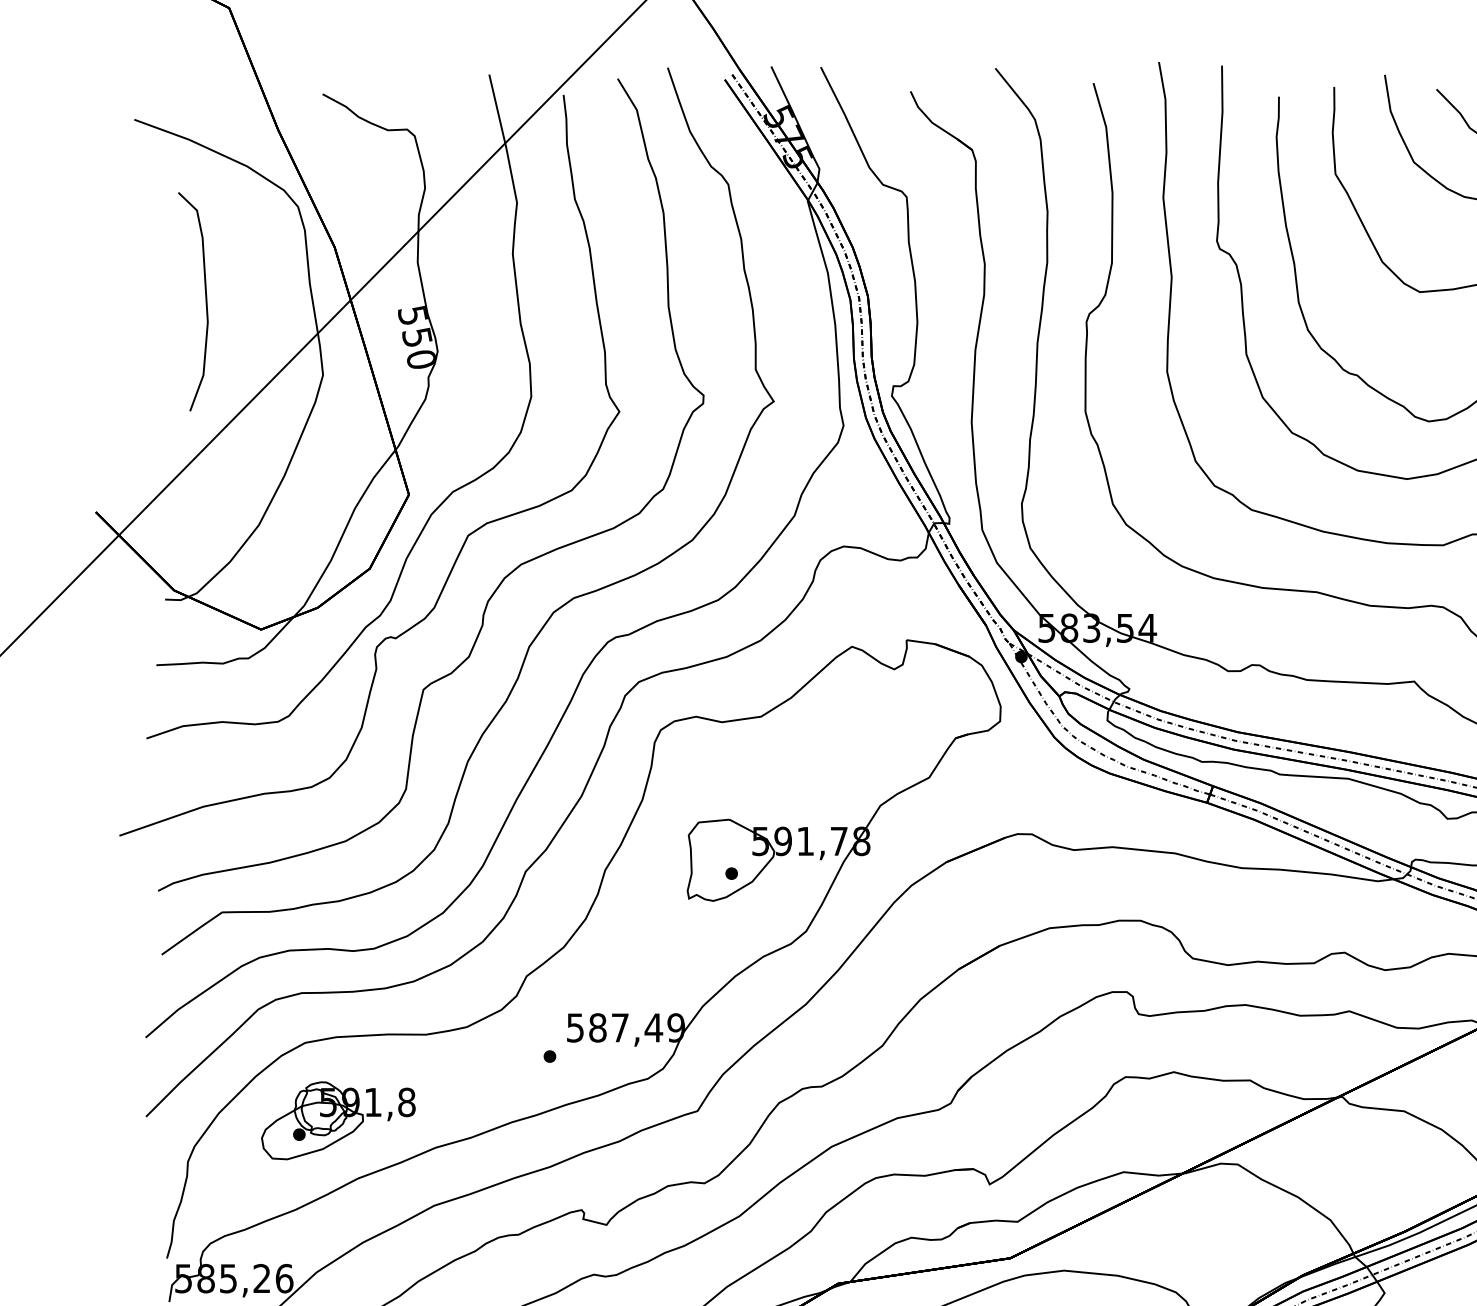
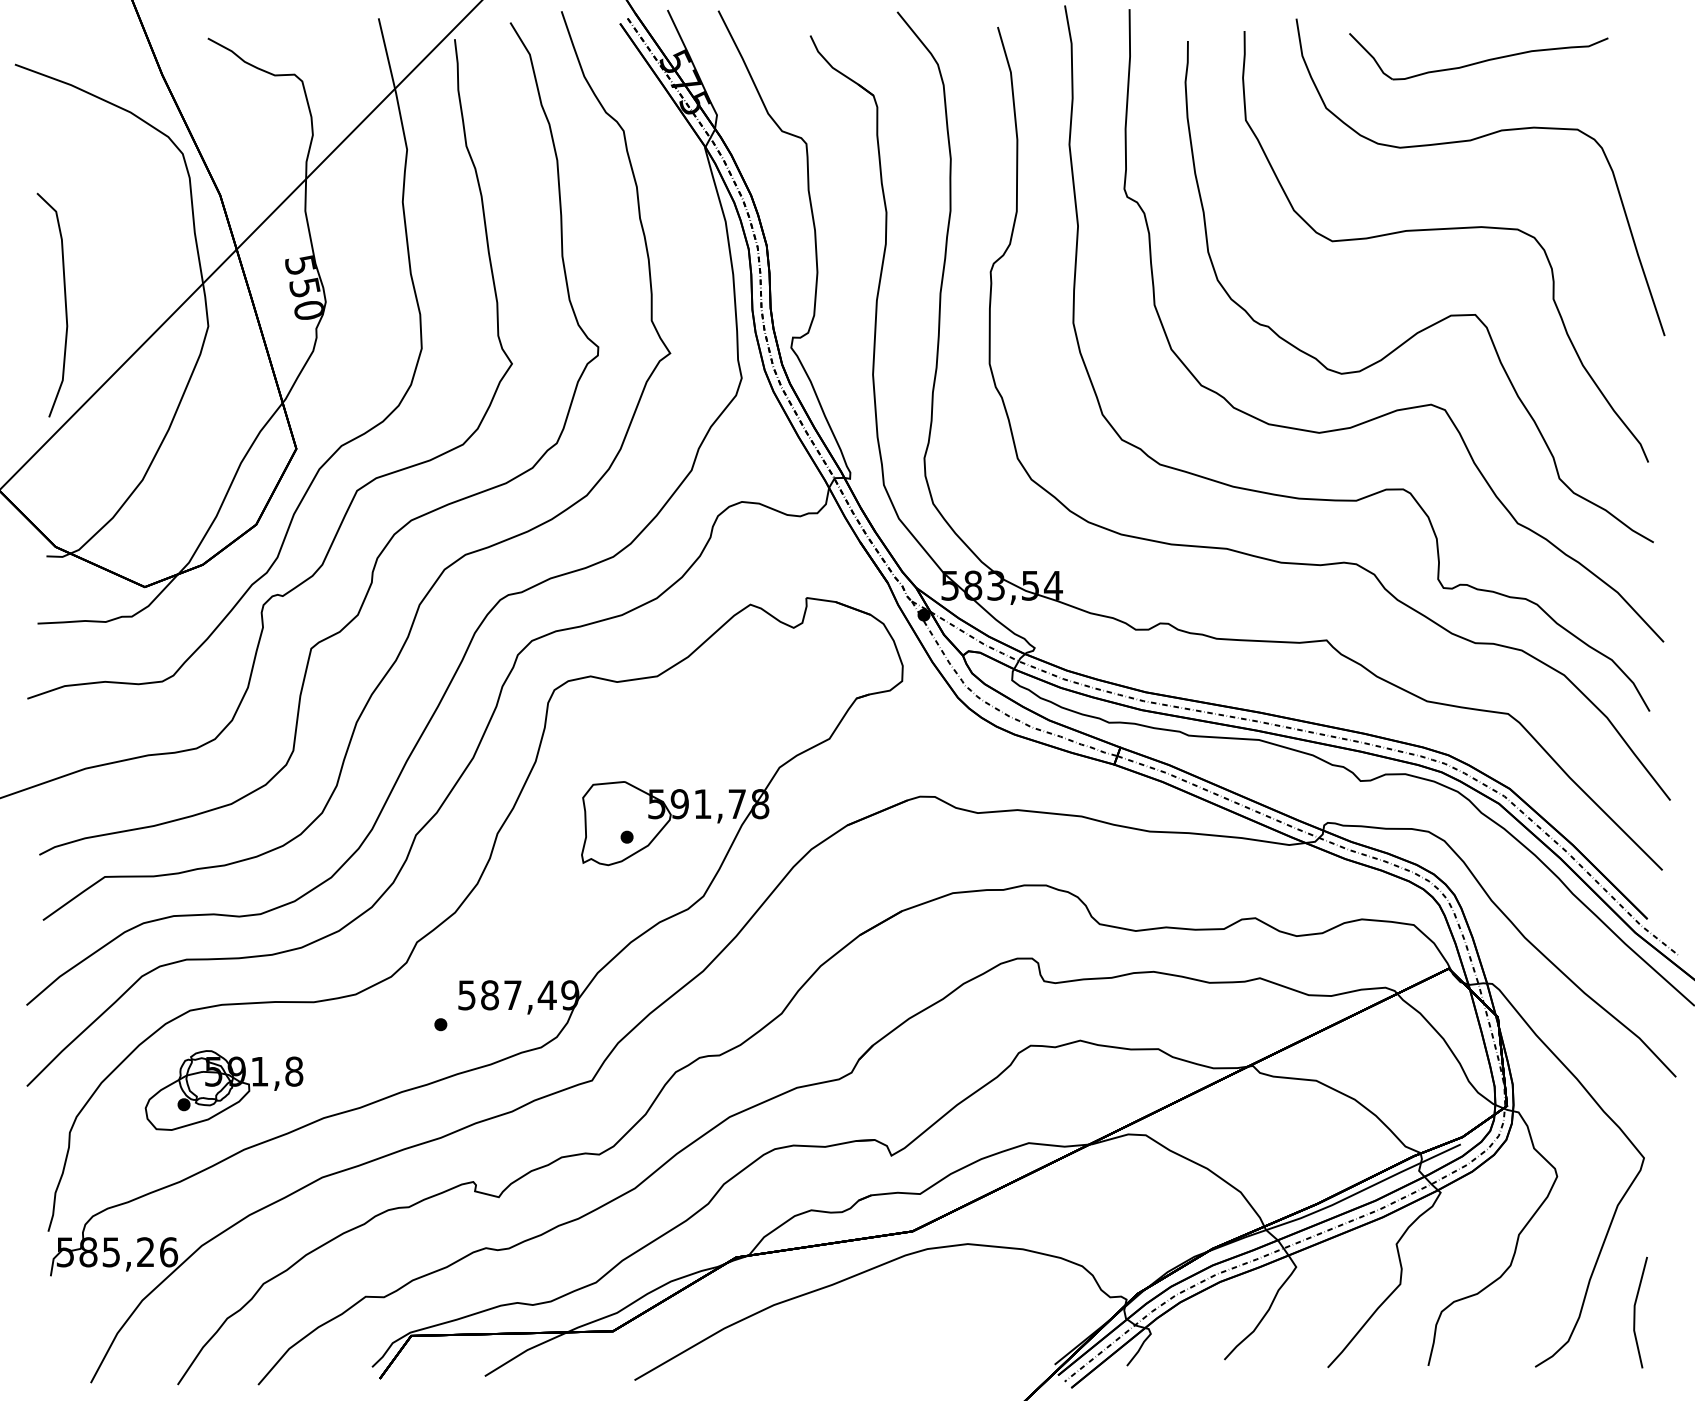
curve: (205, 299) -> (64, 302), moved

